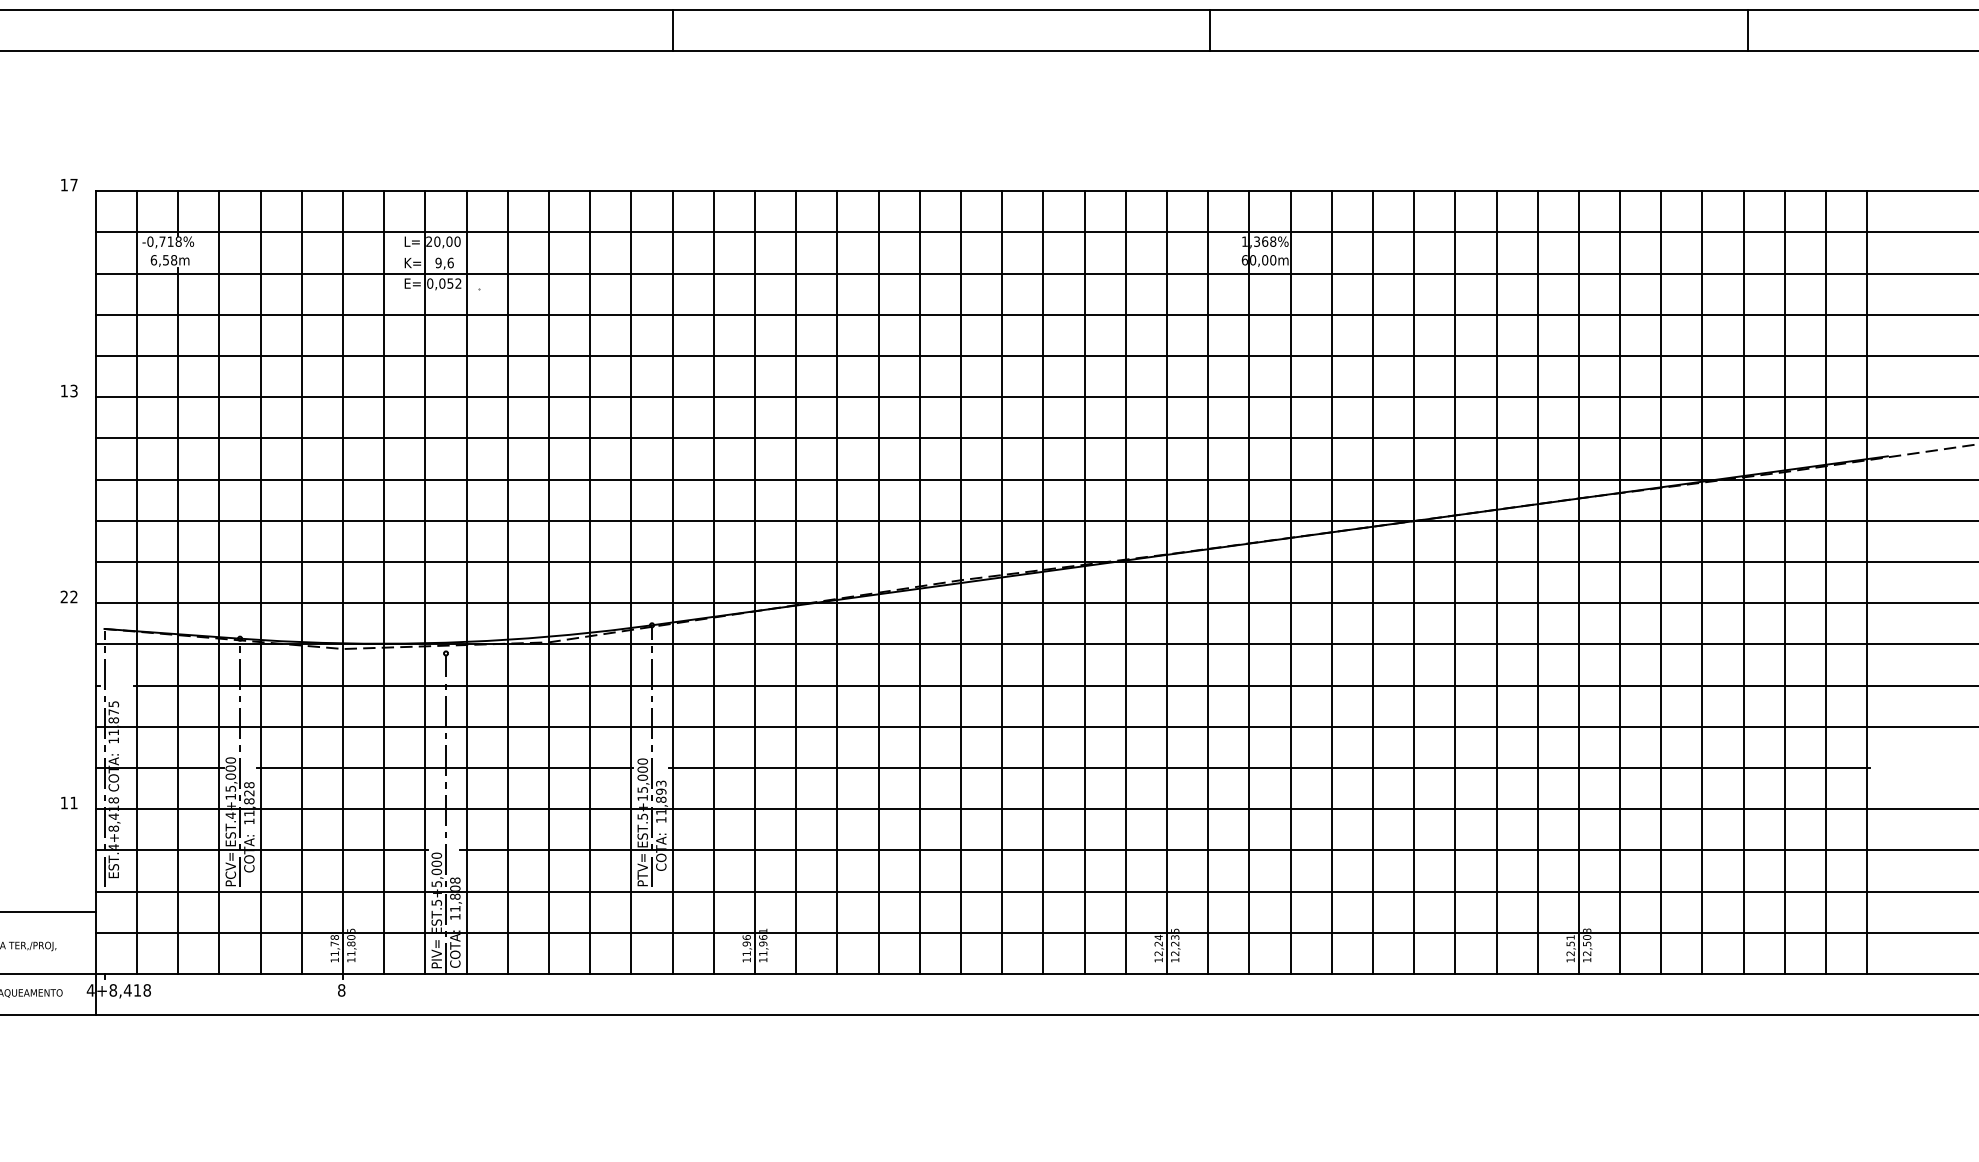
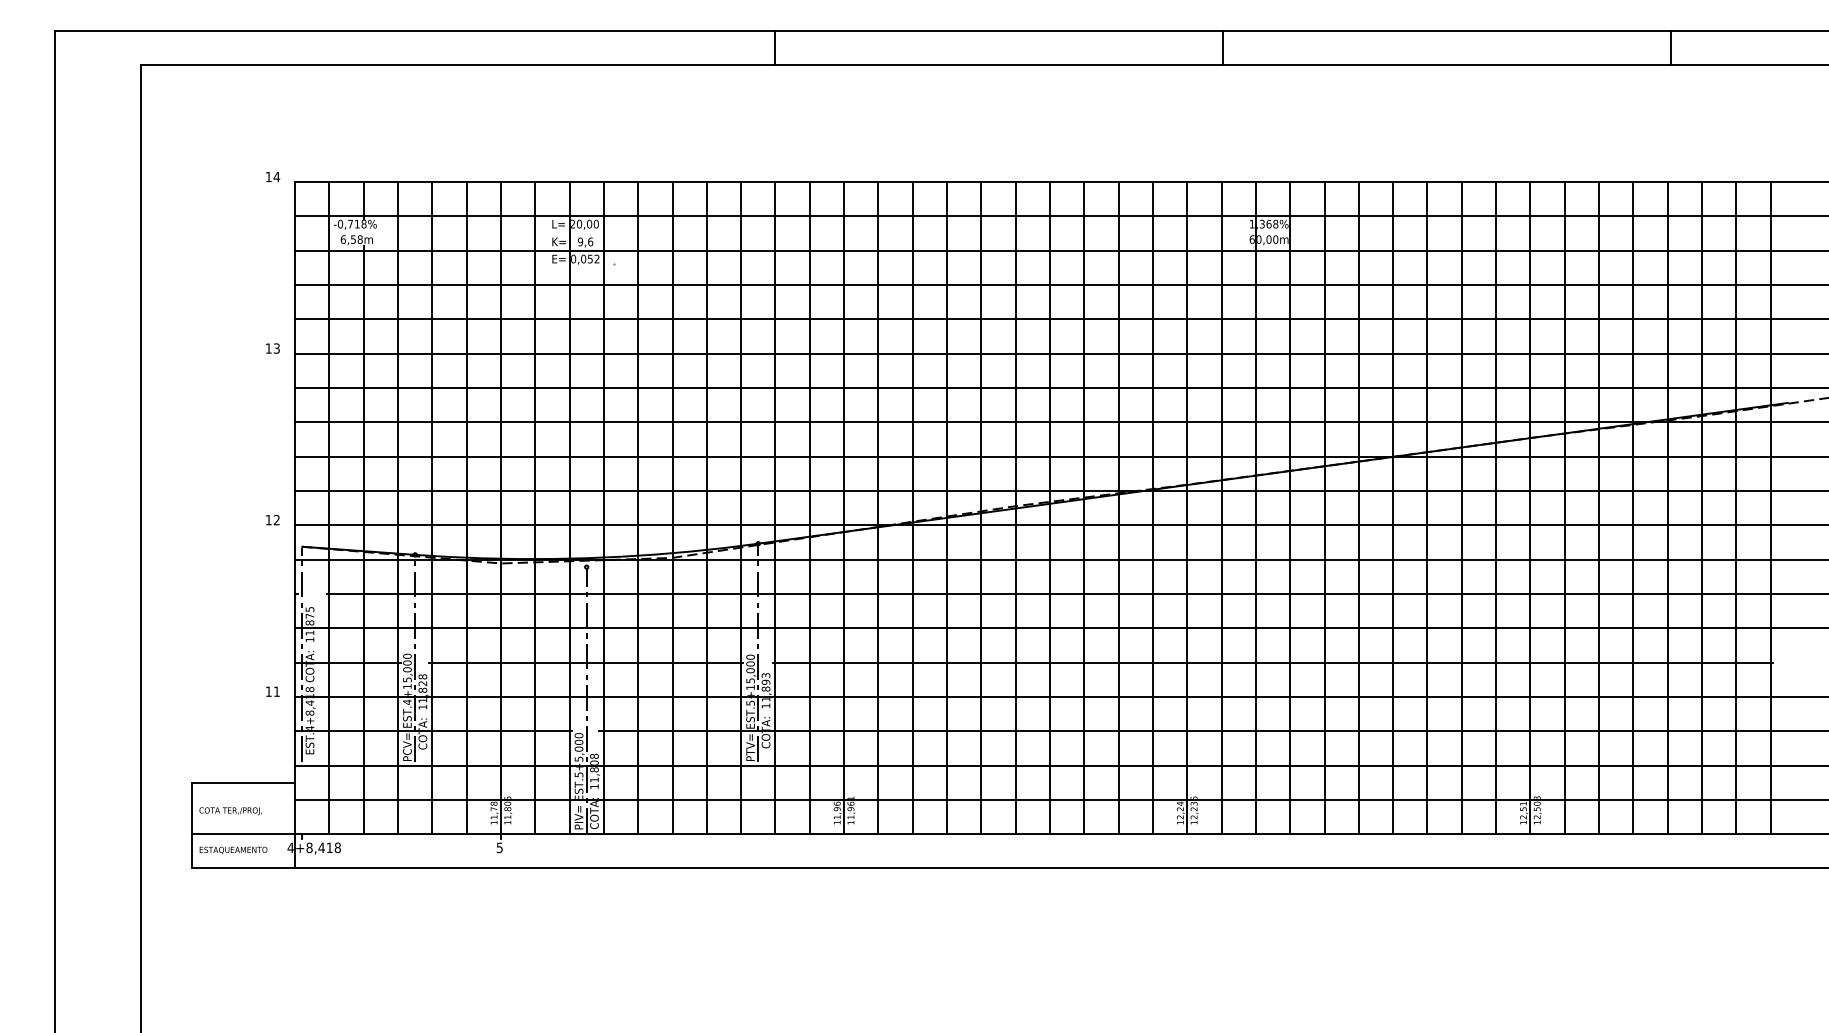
text: (73, 184) -> (276, 176), 17 -> 14
text: (63, 596) -> (268, 519), 22 -> 12
text: (341, 989) -> (499, 847), 8 -> 5

